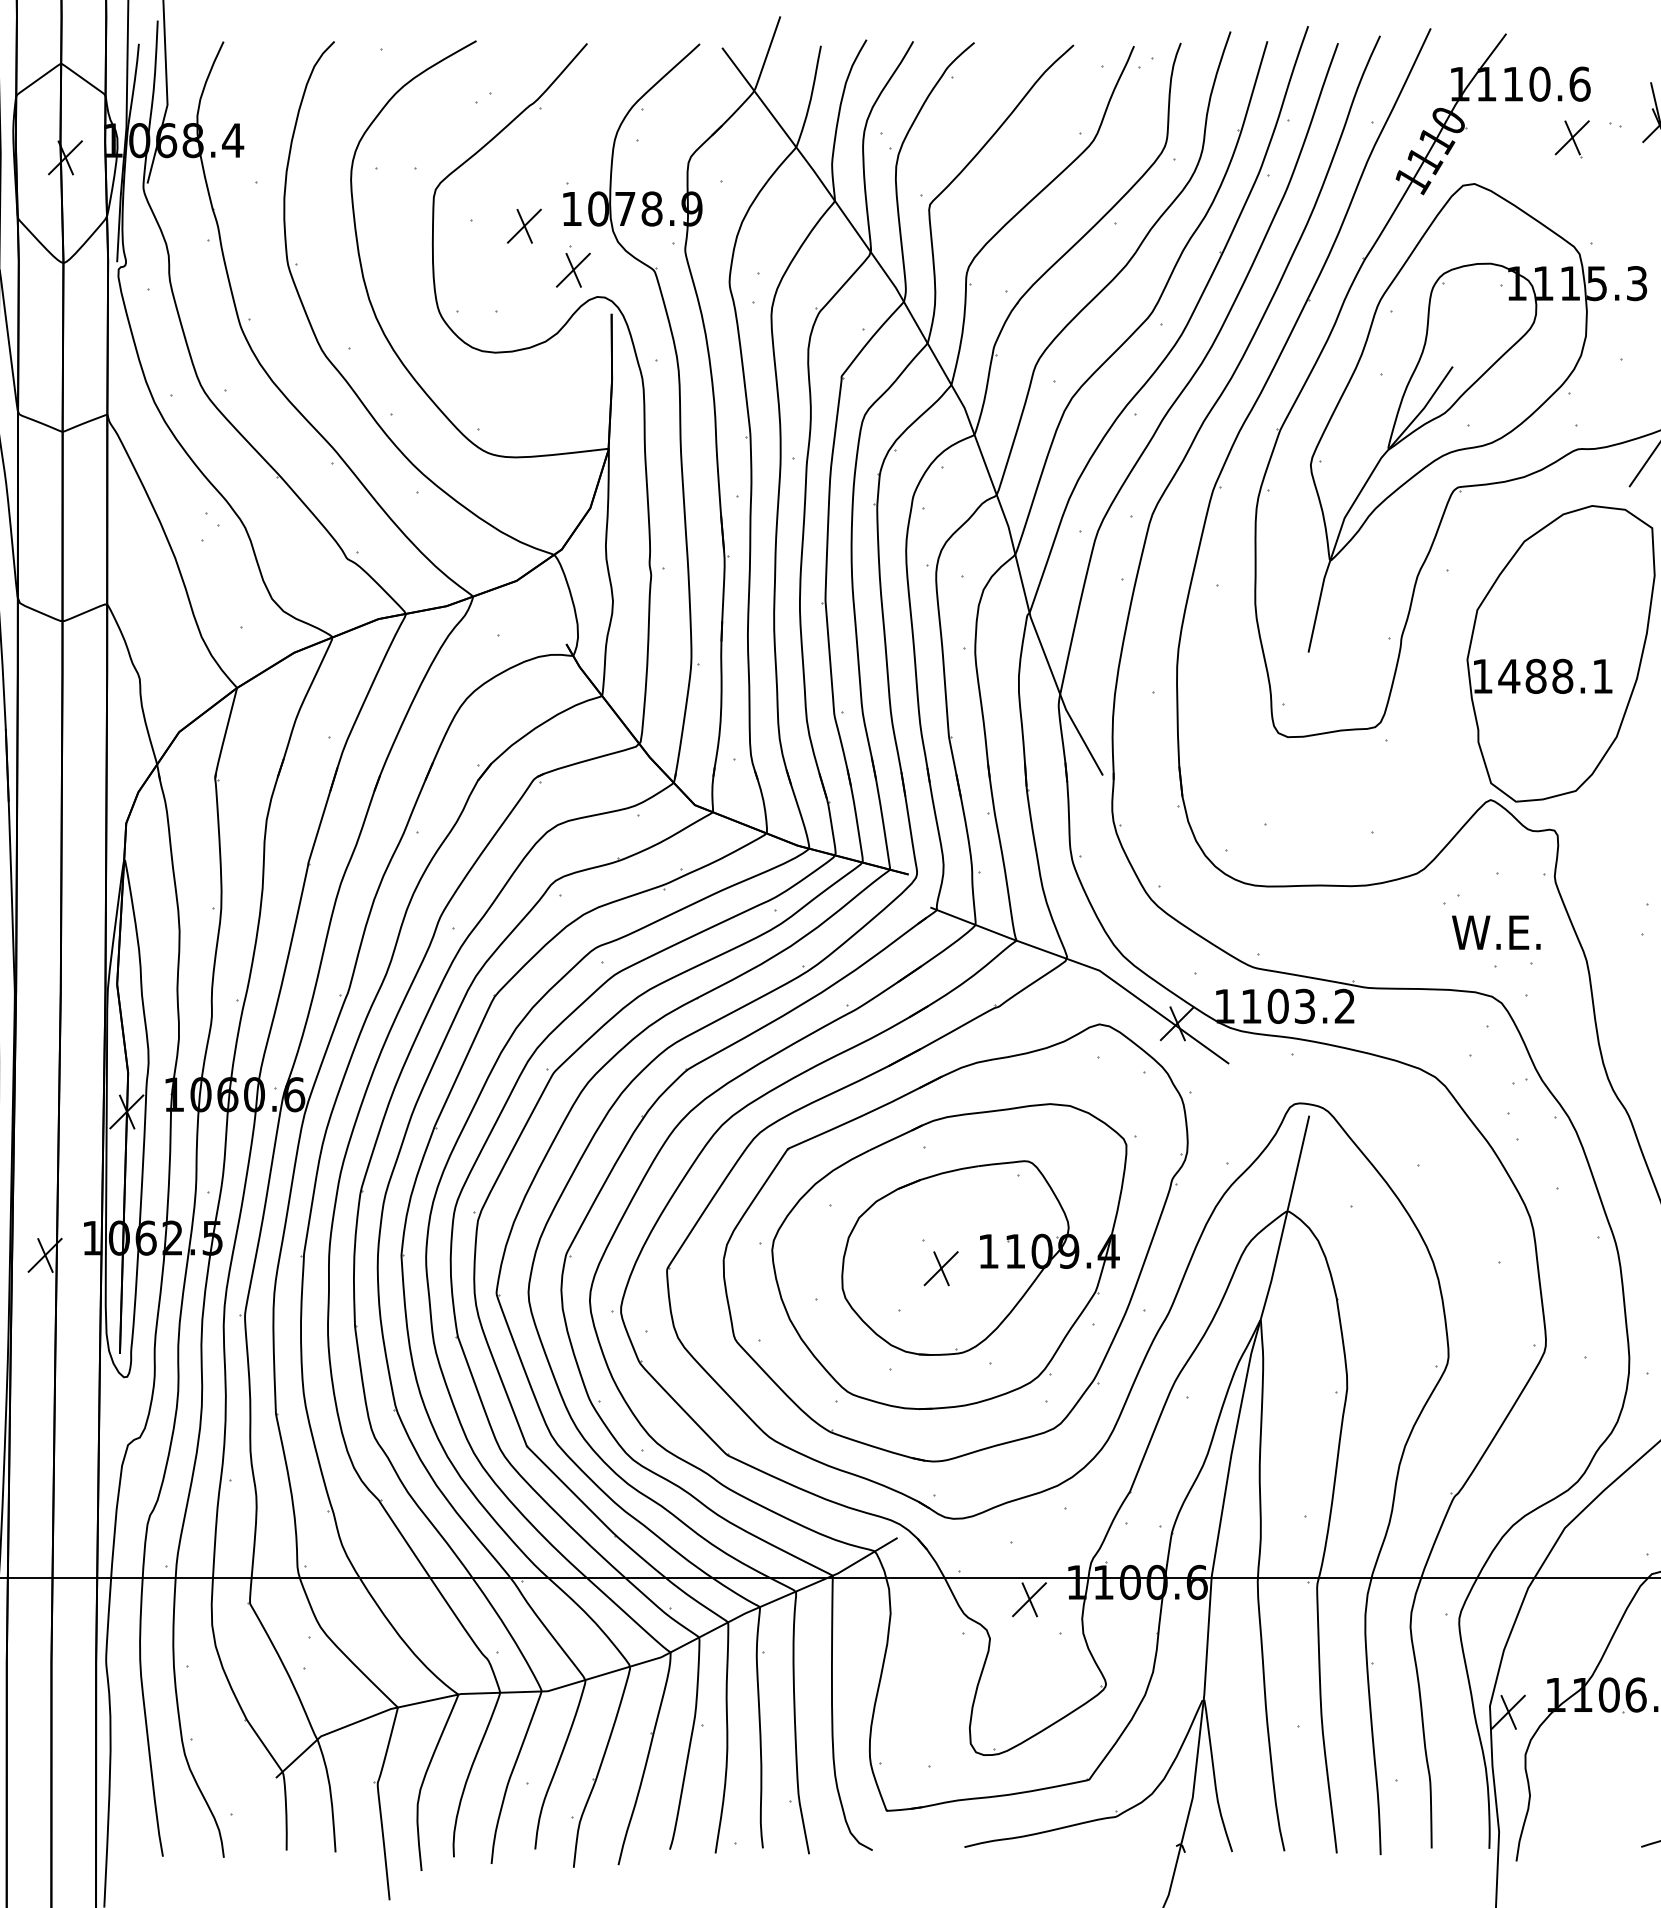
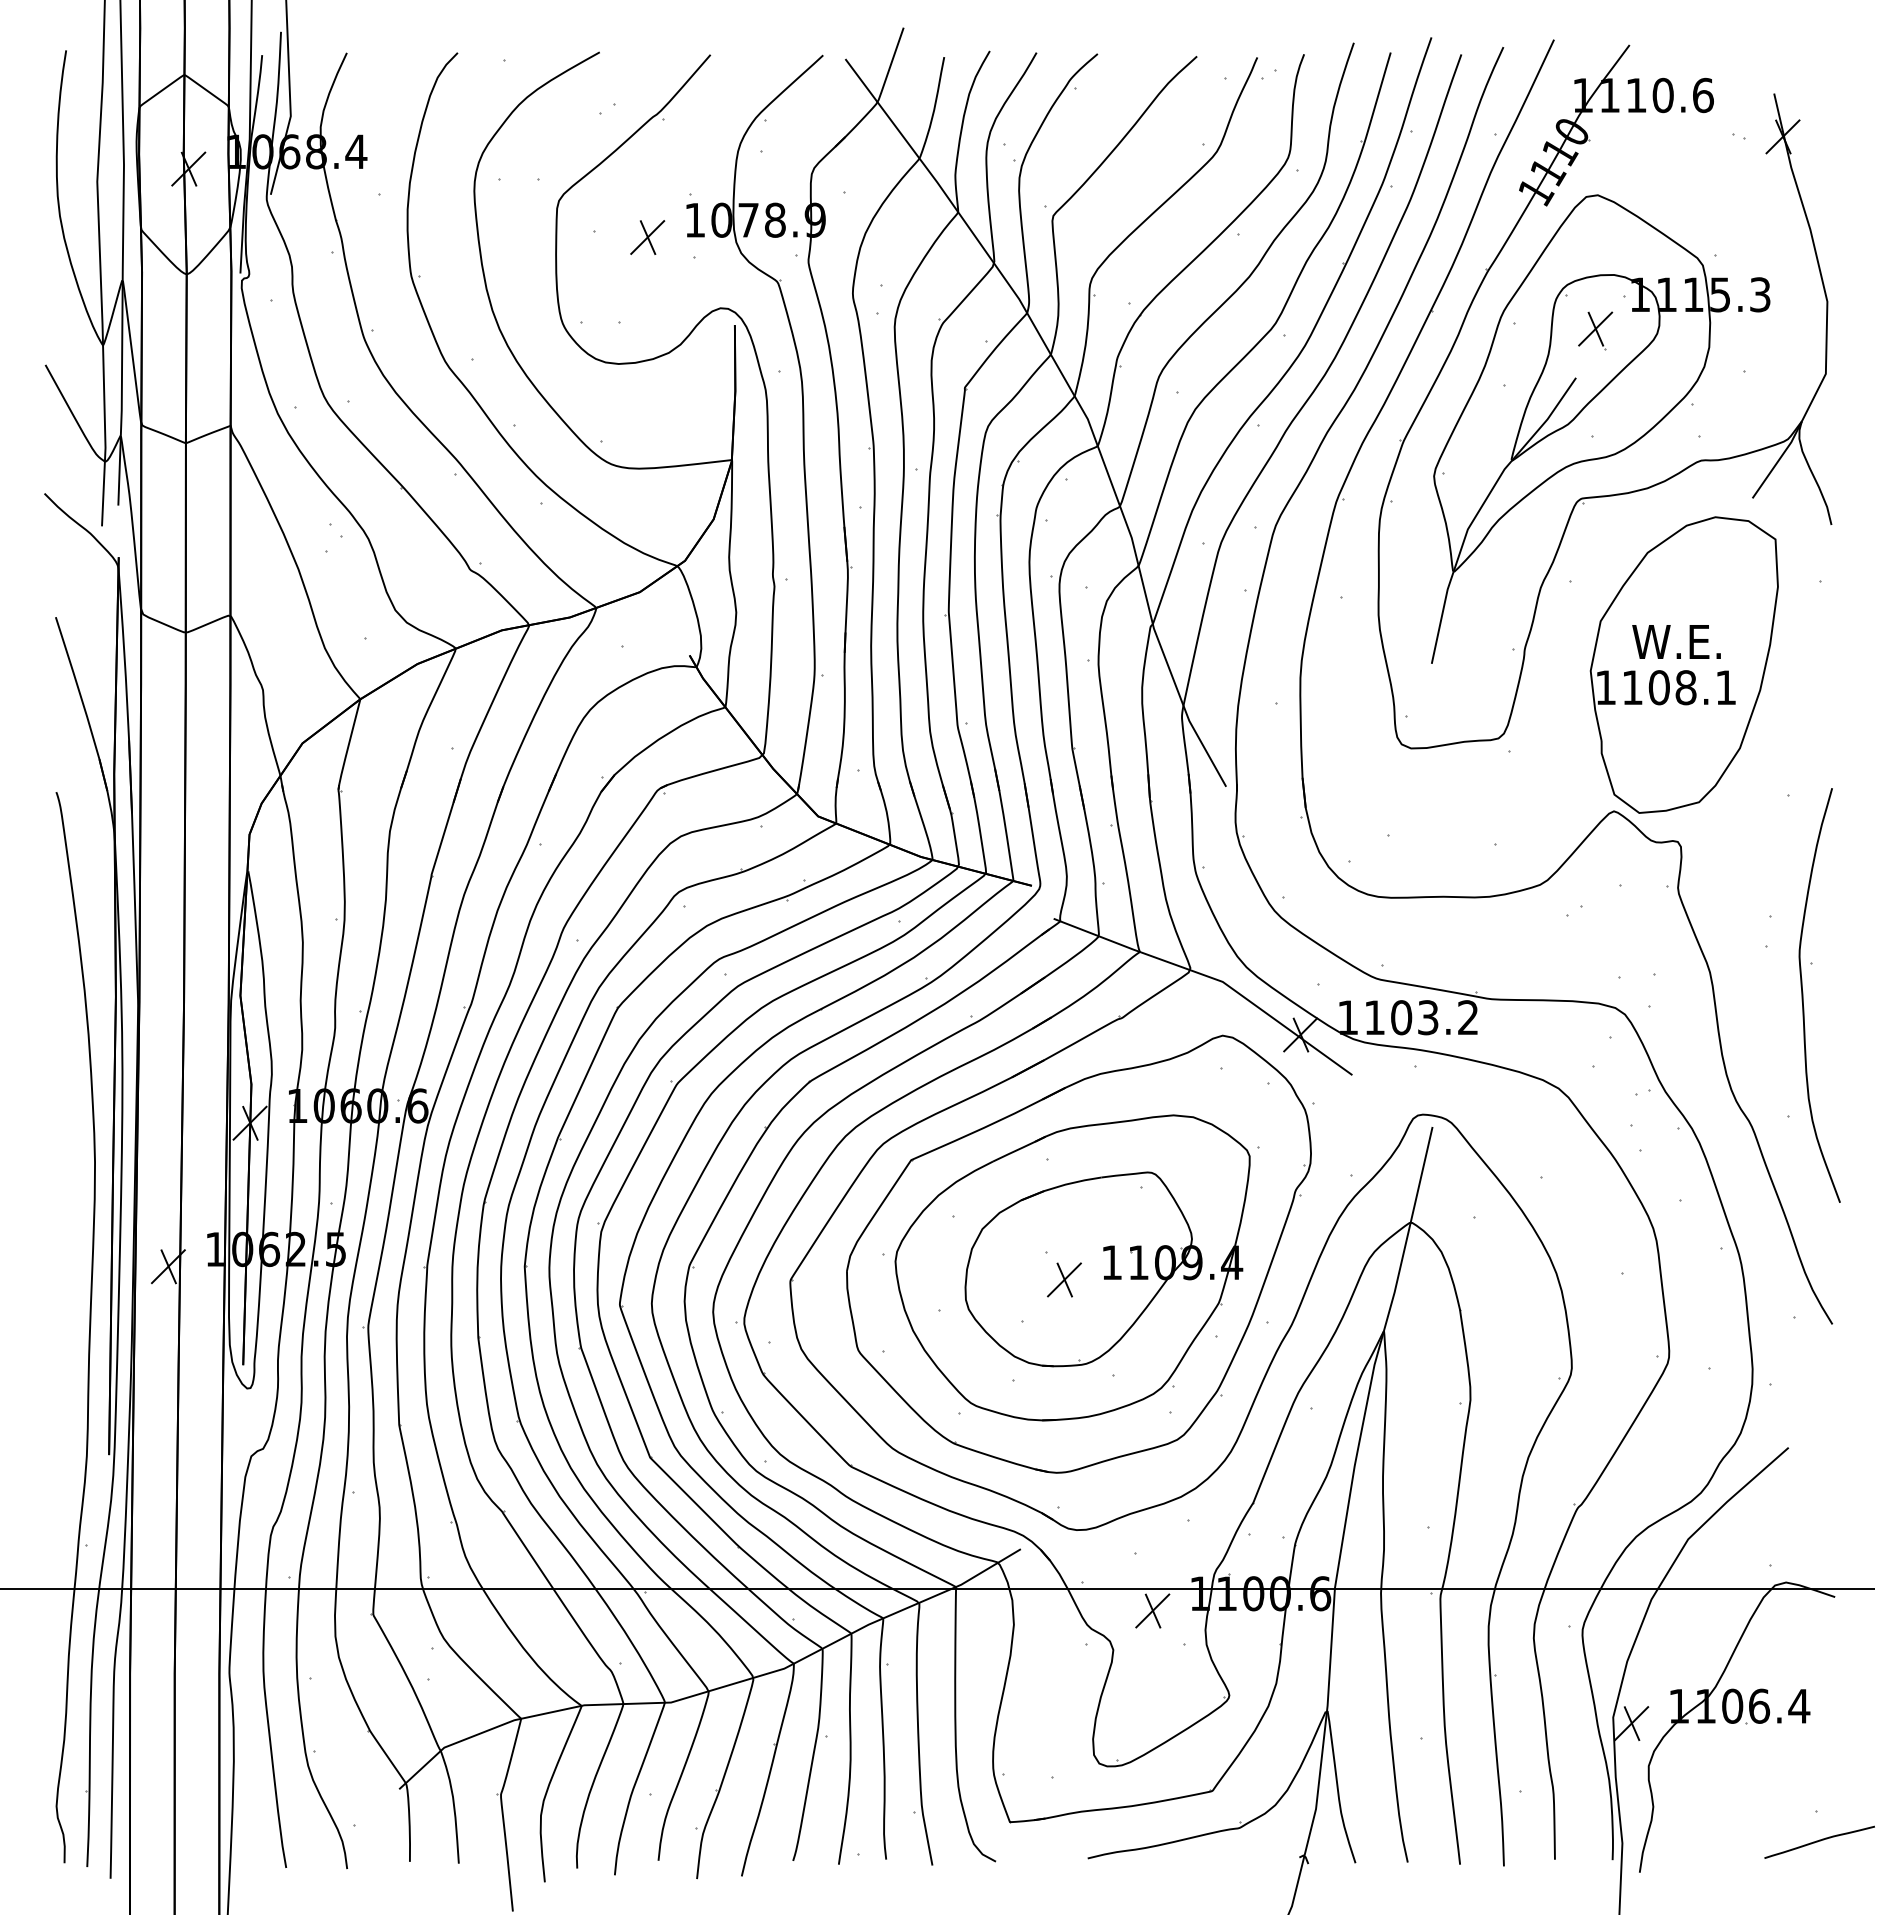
part: (1572, 139) -> (1595, 330), moved
part: (573, 270) -> (696, 281), removed
text: (1522, 676) -> (1645, 687), 1488.1 -> 1108.1
text: (1496, 932) -> (1676, 641), moved

